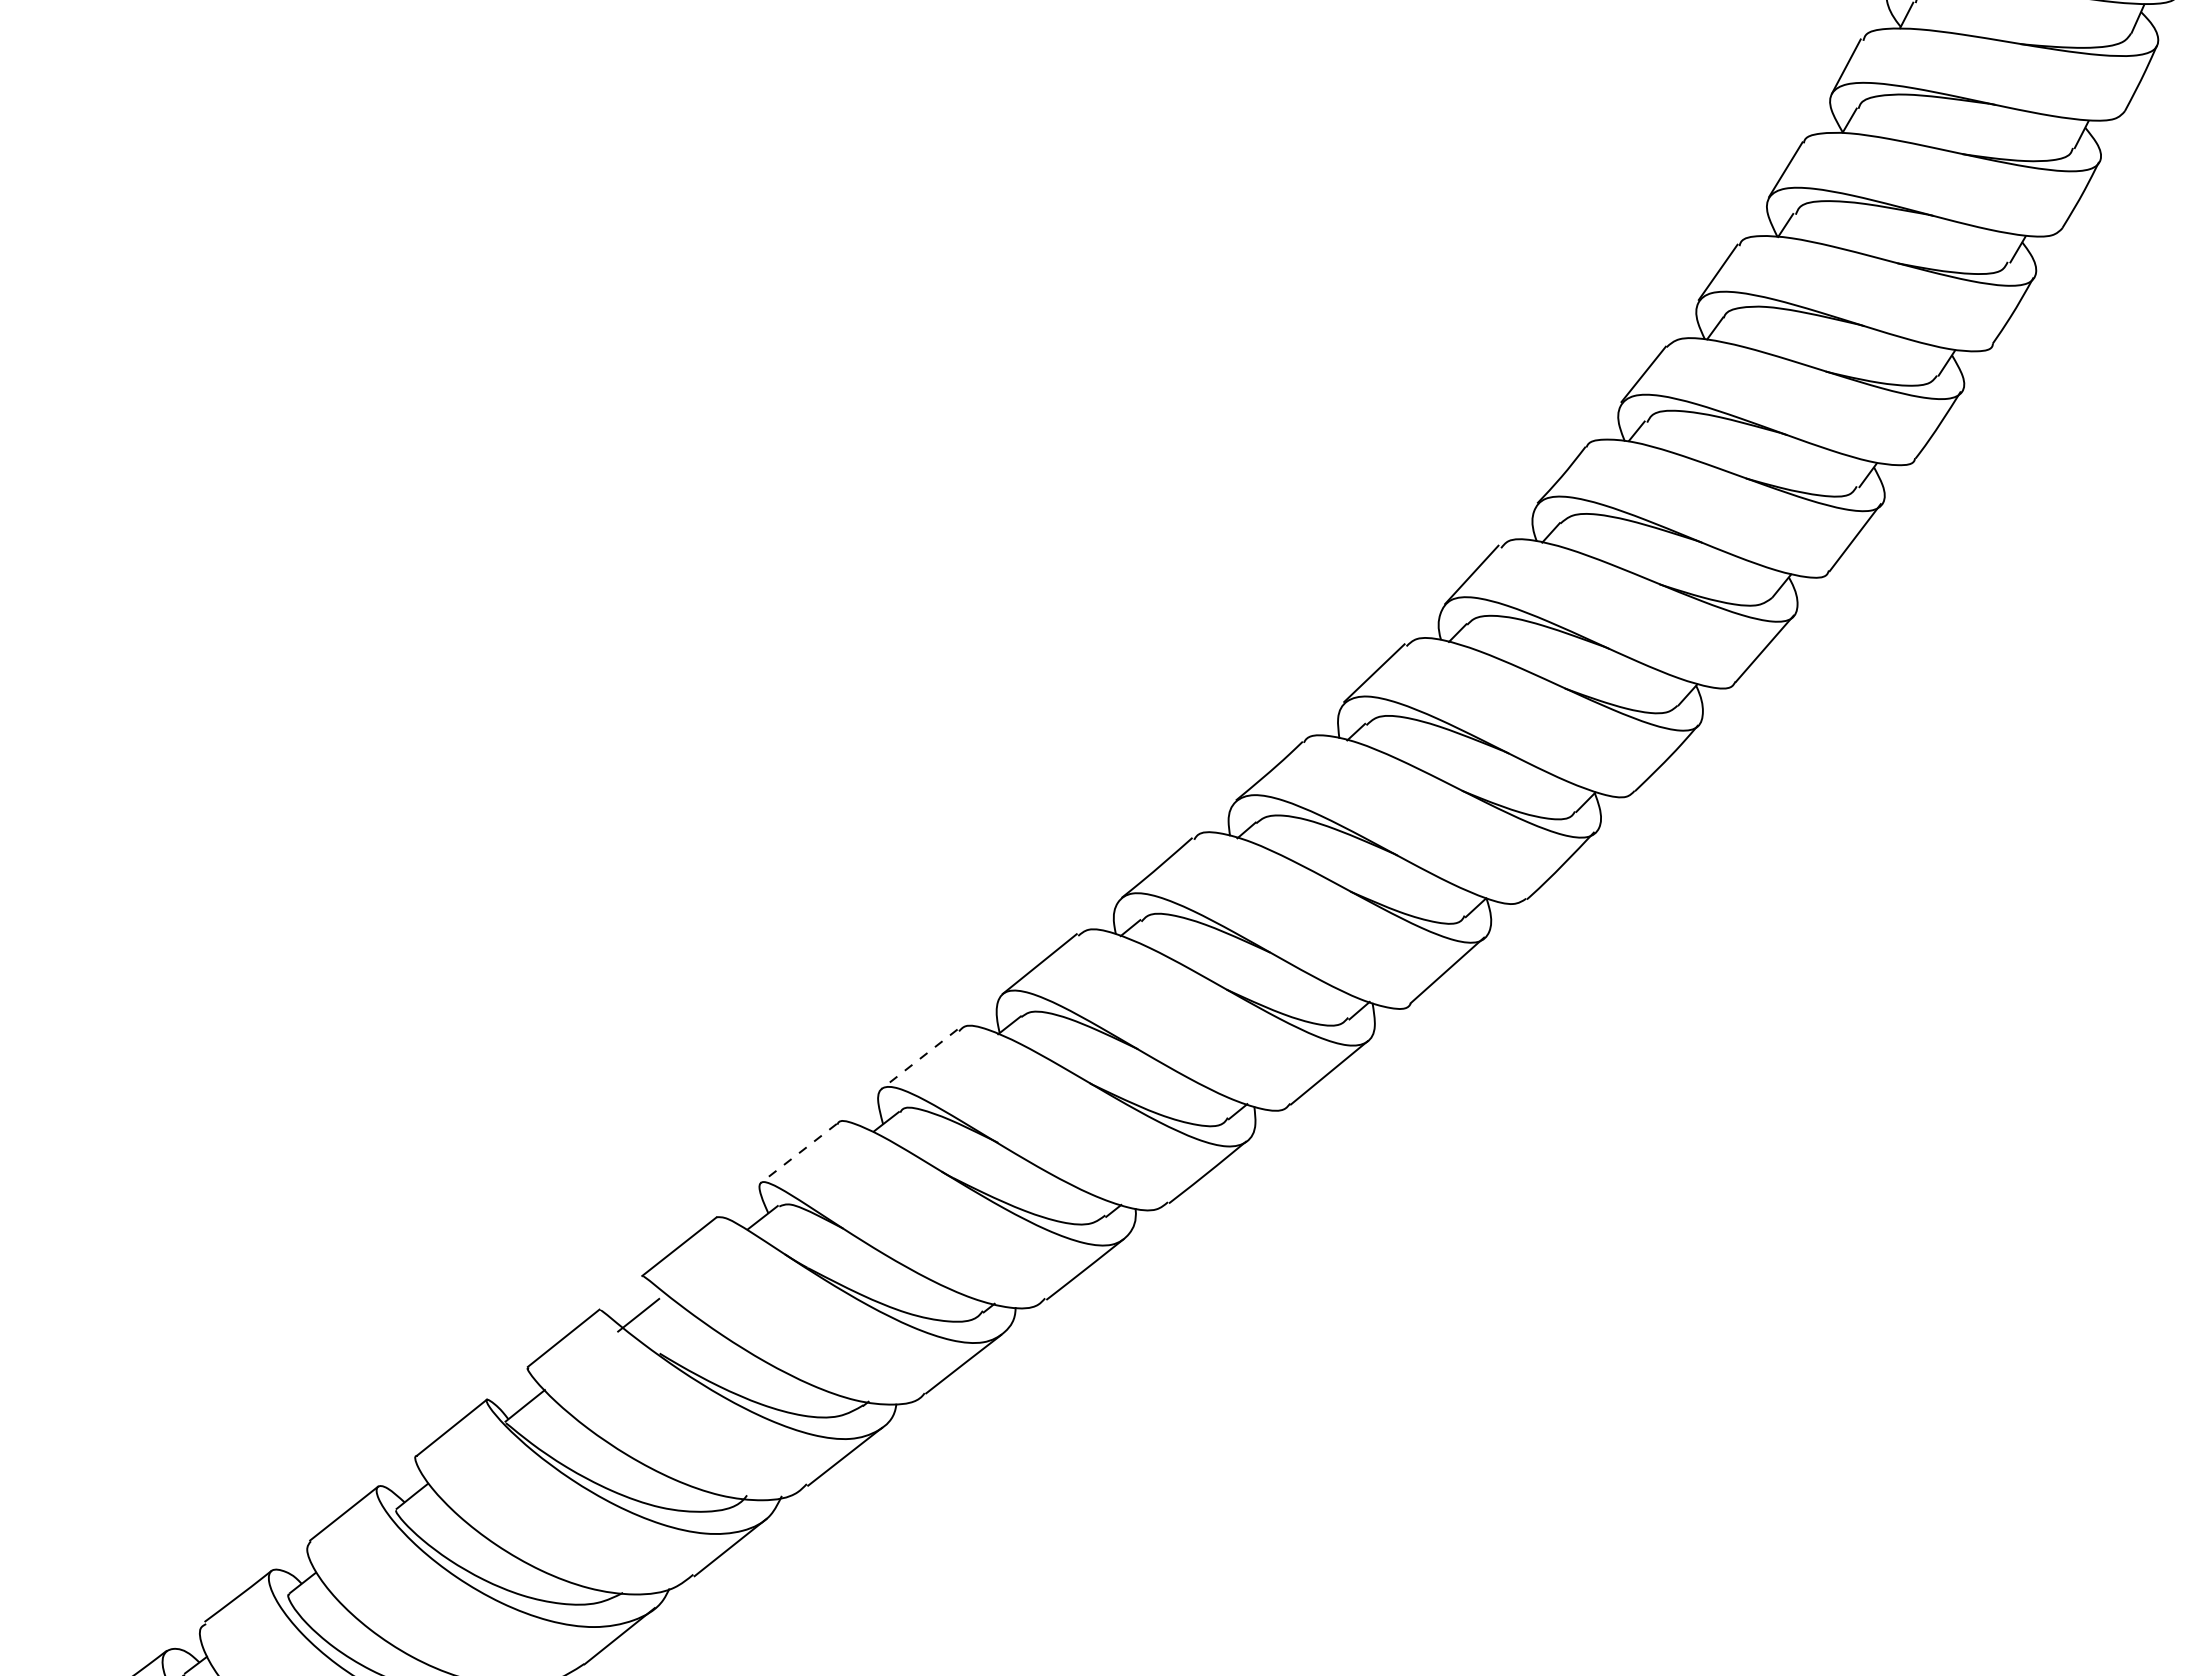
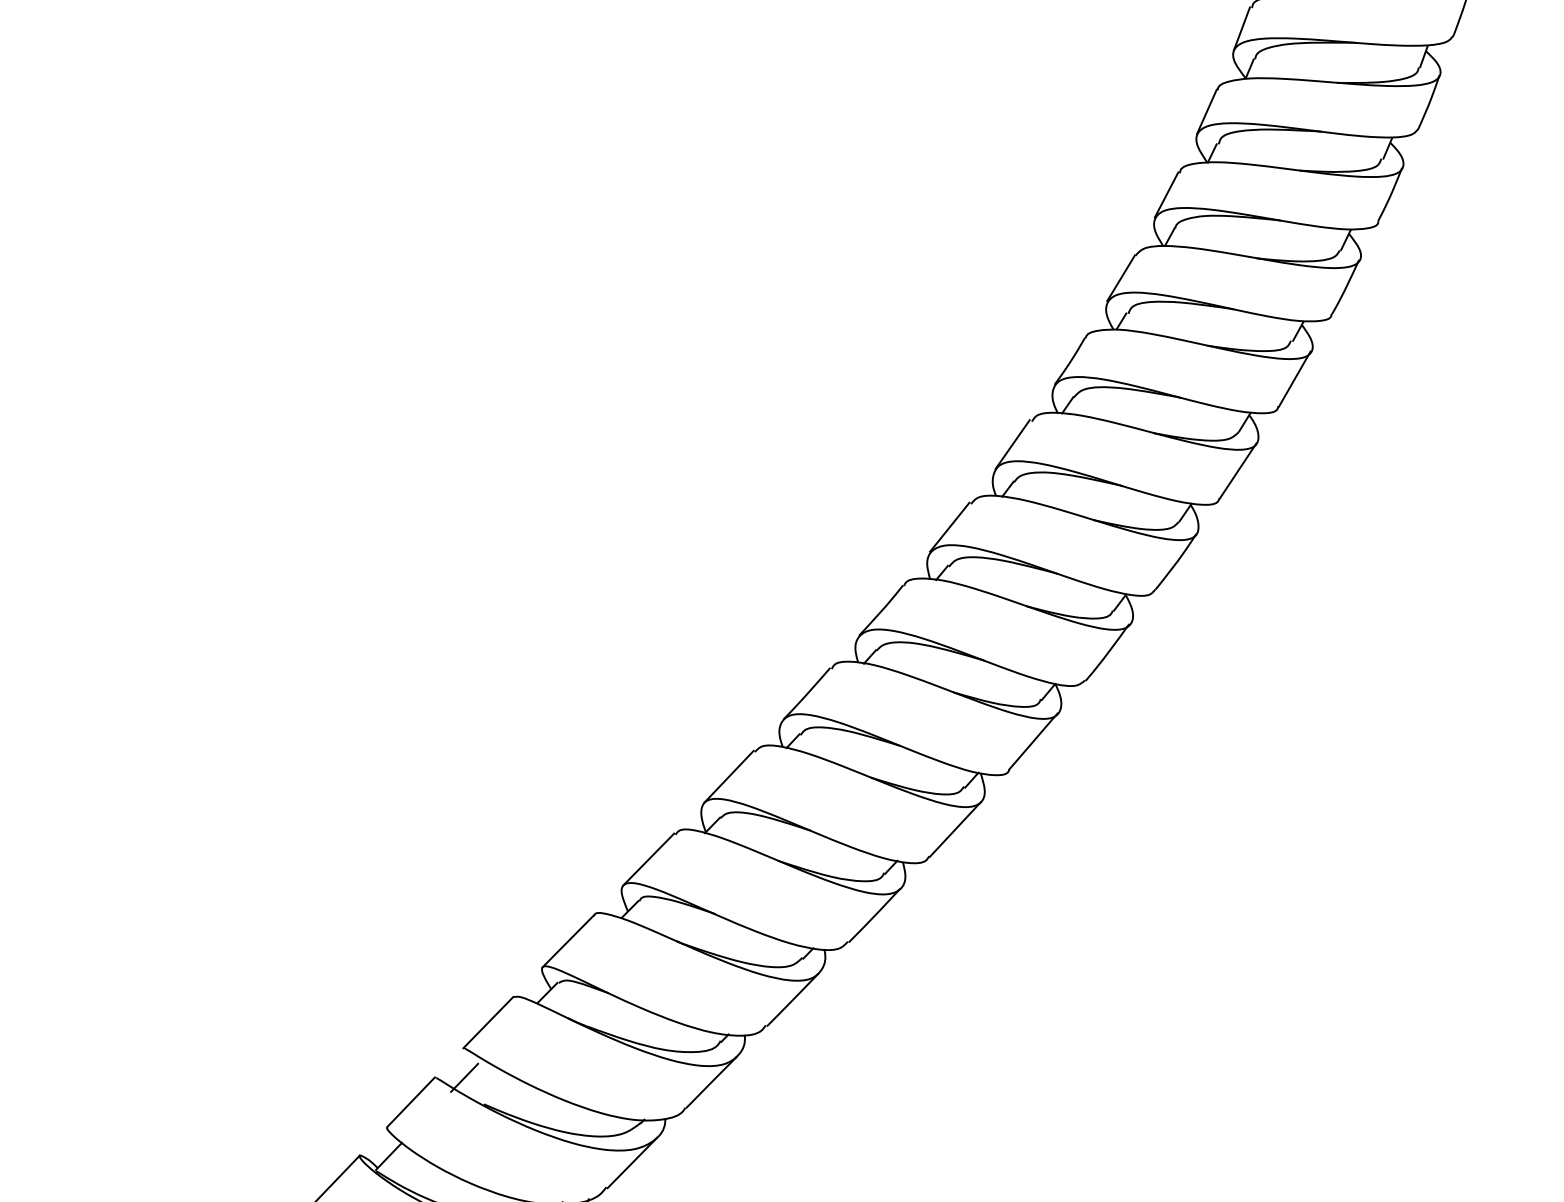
line: (919, 1059) -> (648, 859), dashed -> solid
line: (798, 1153) -> (567, 941), dashed -> solid

